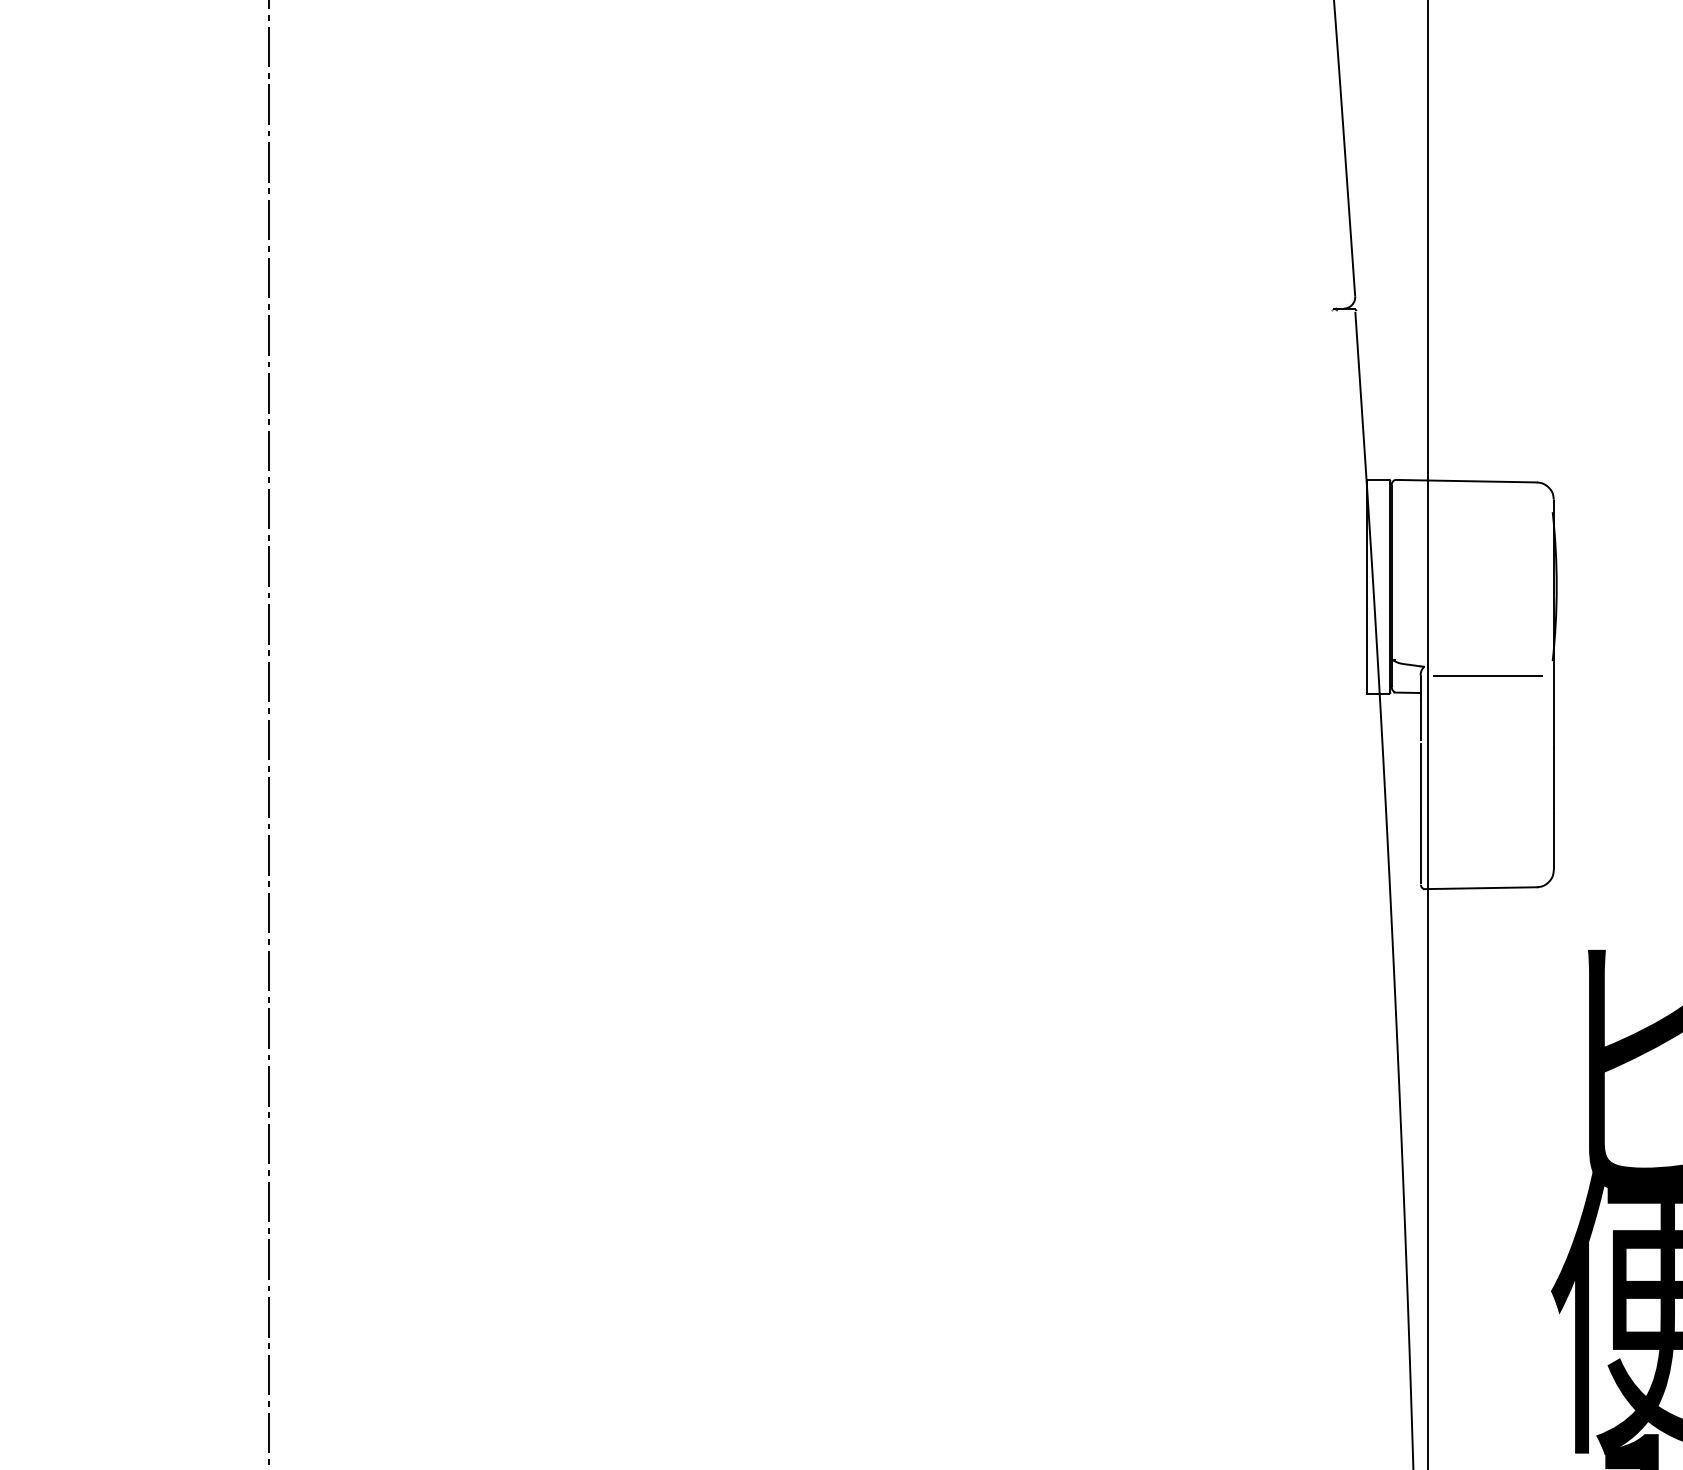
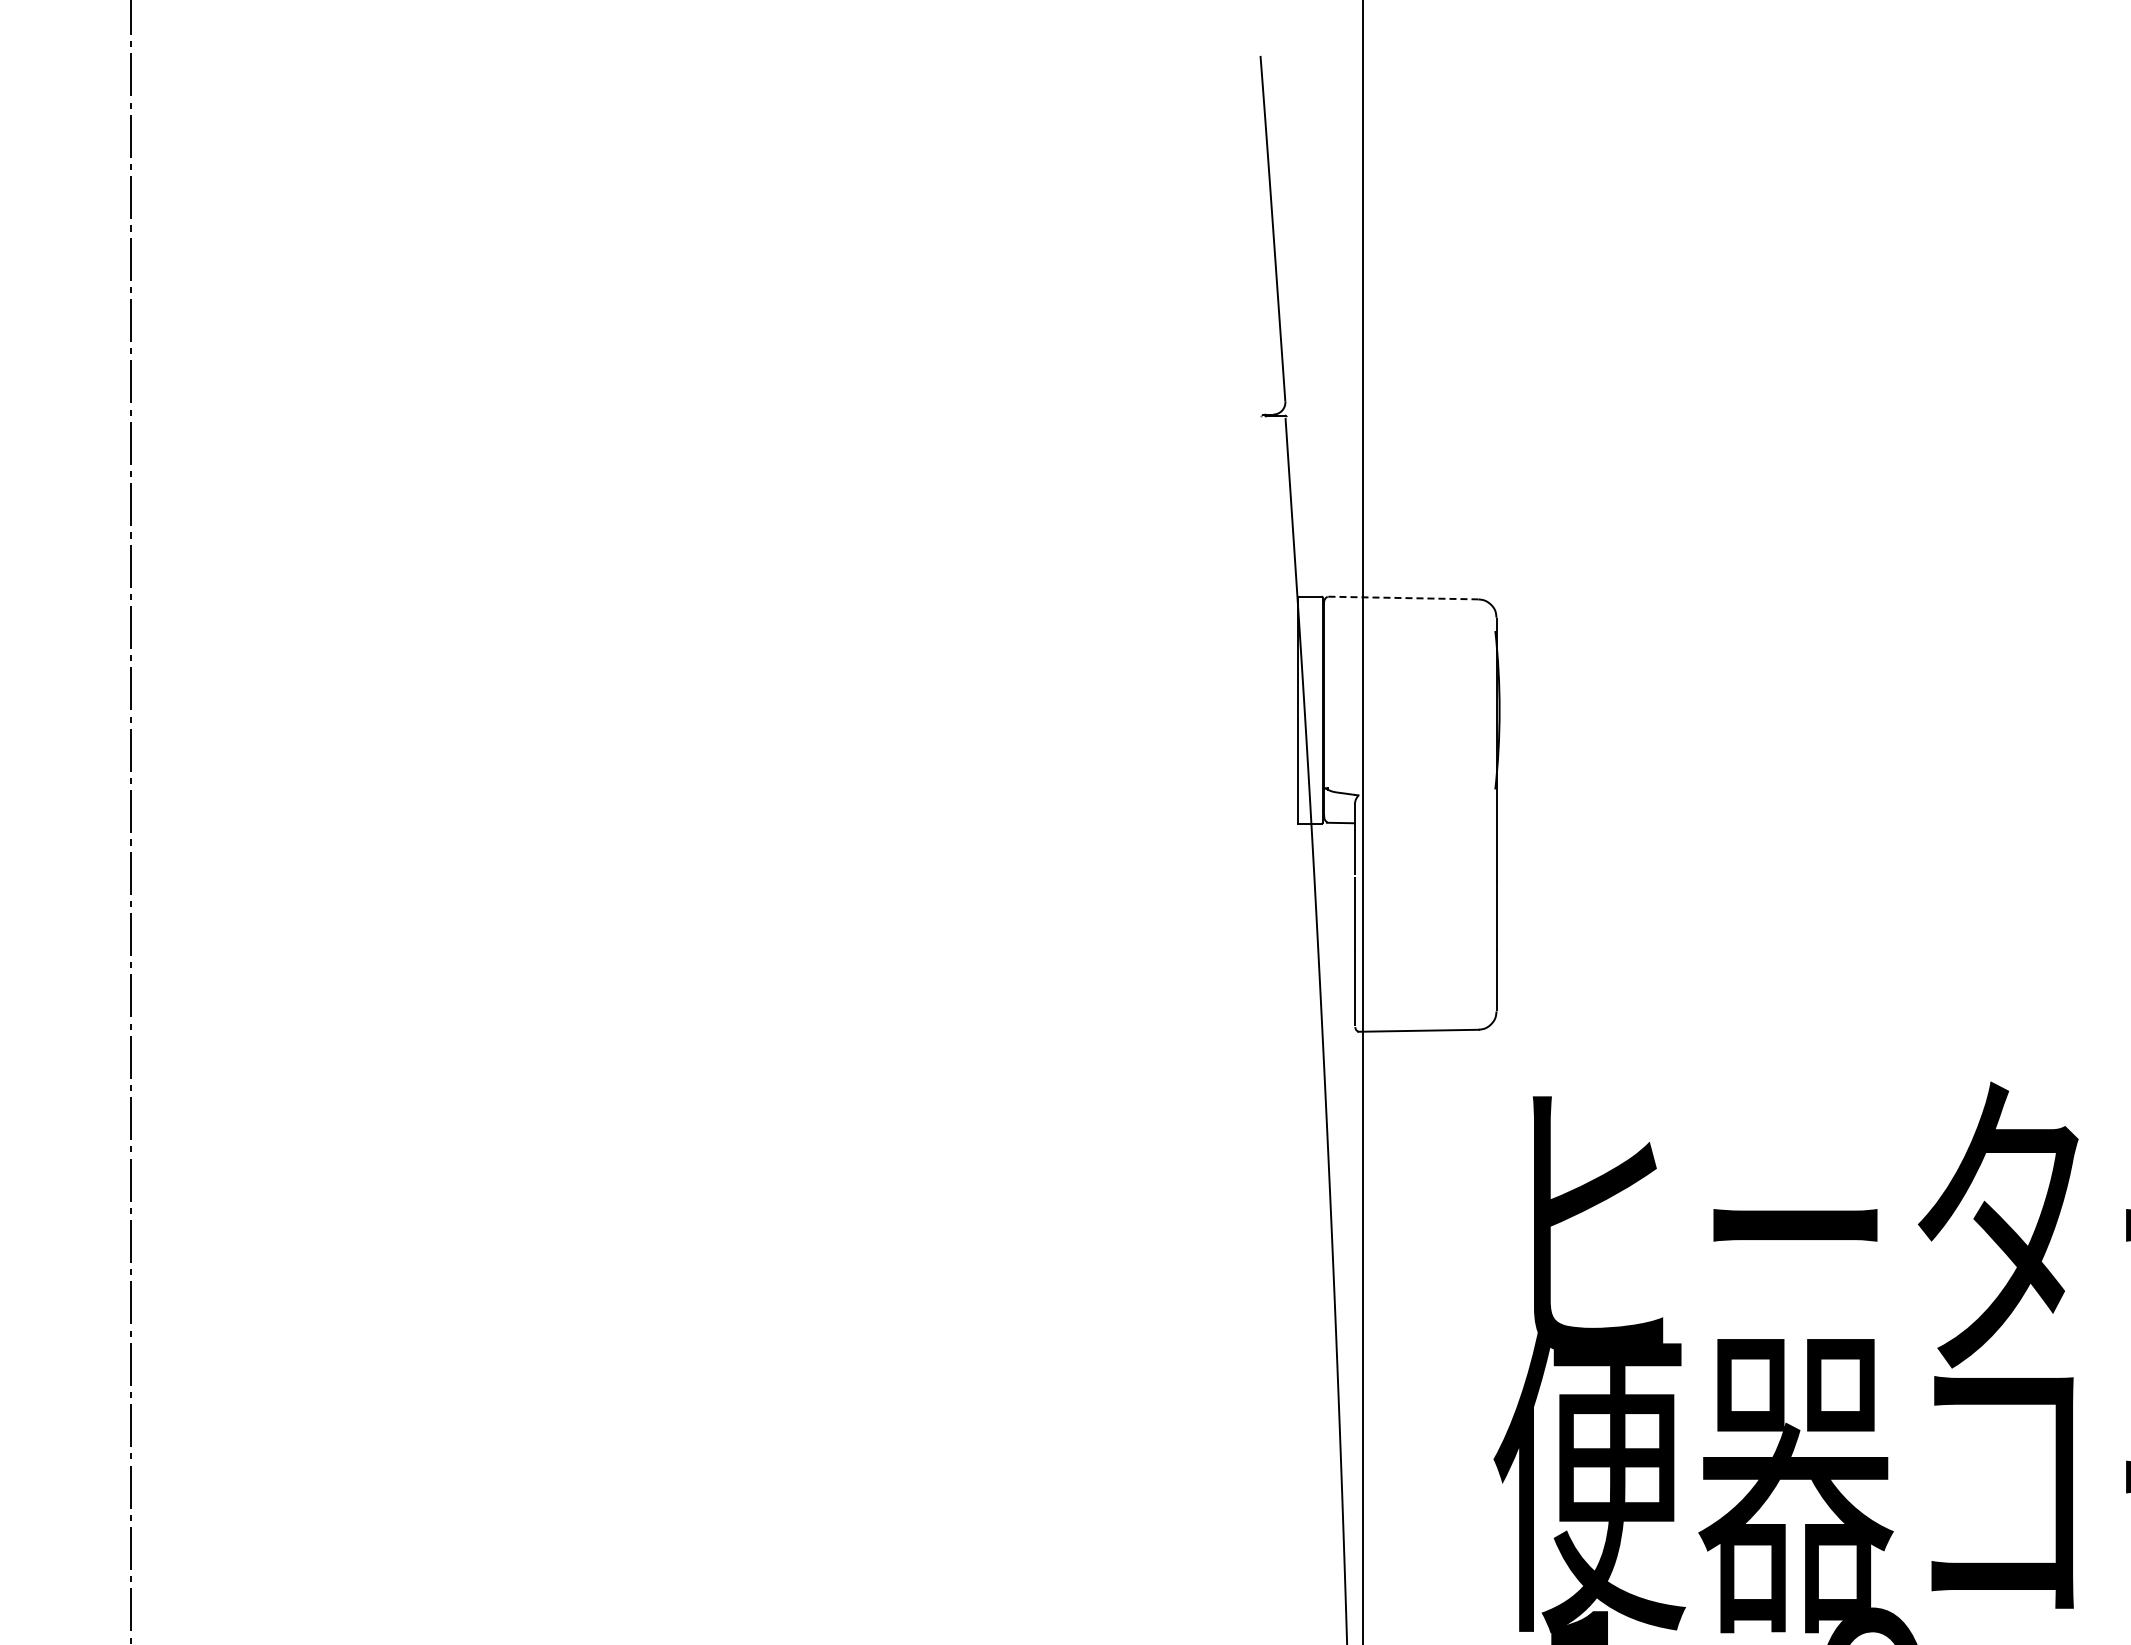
line: (1465, 481) -> (1402, 598), solid -> dashed
line: (1486, 676) -> (1425, 805), removed

